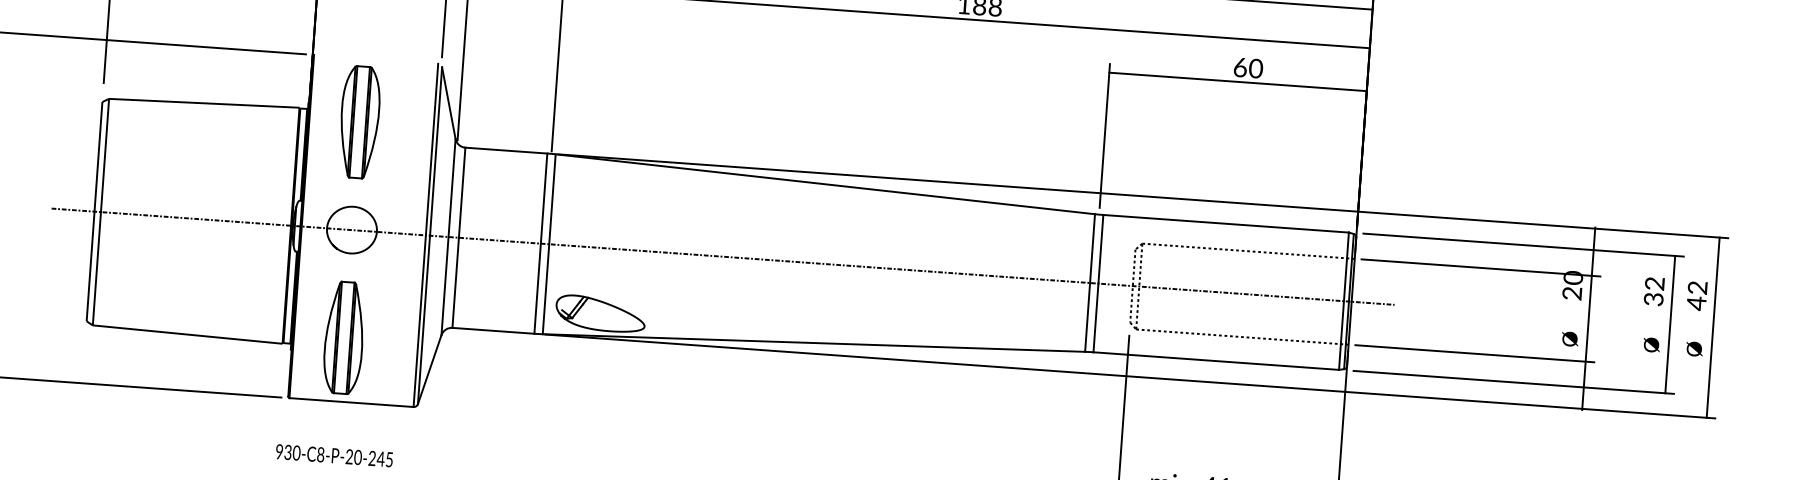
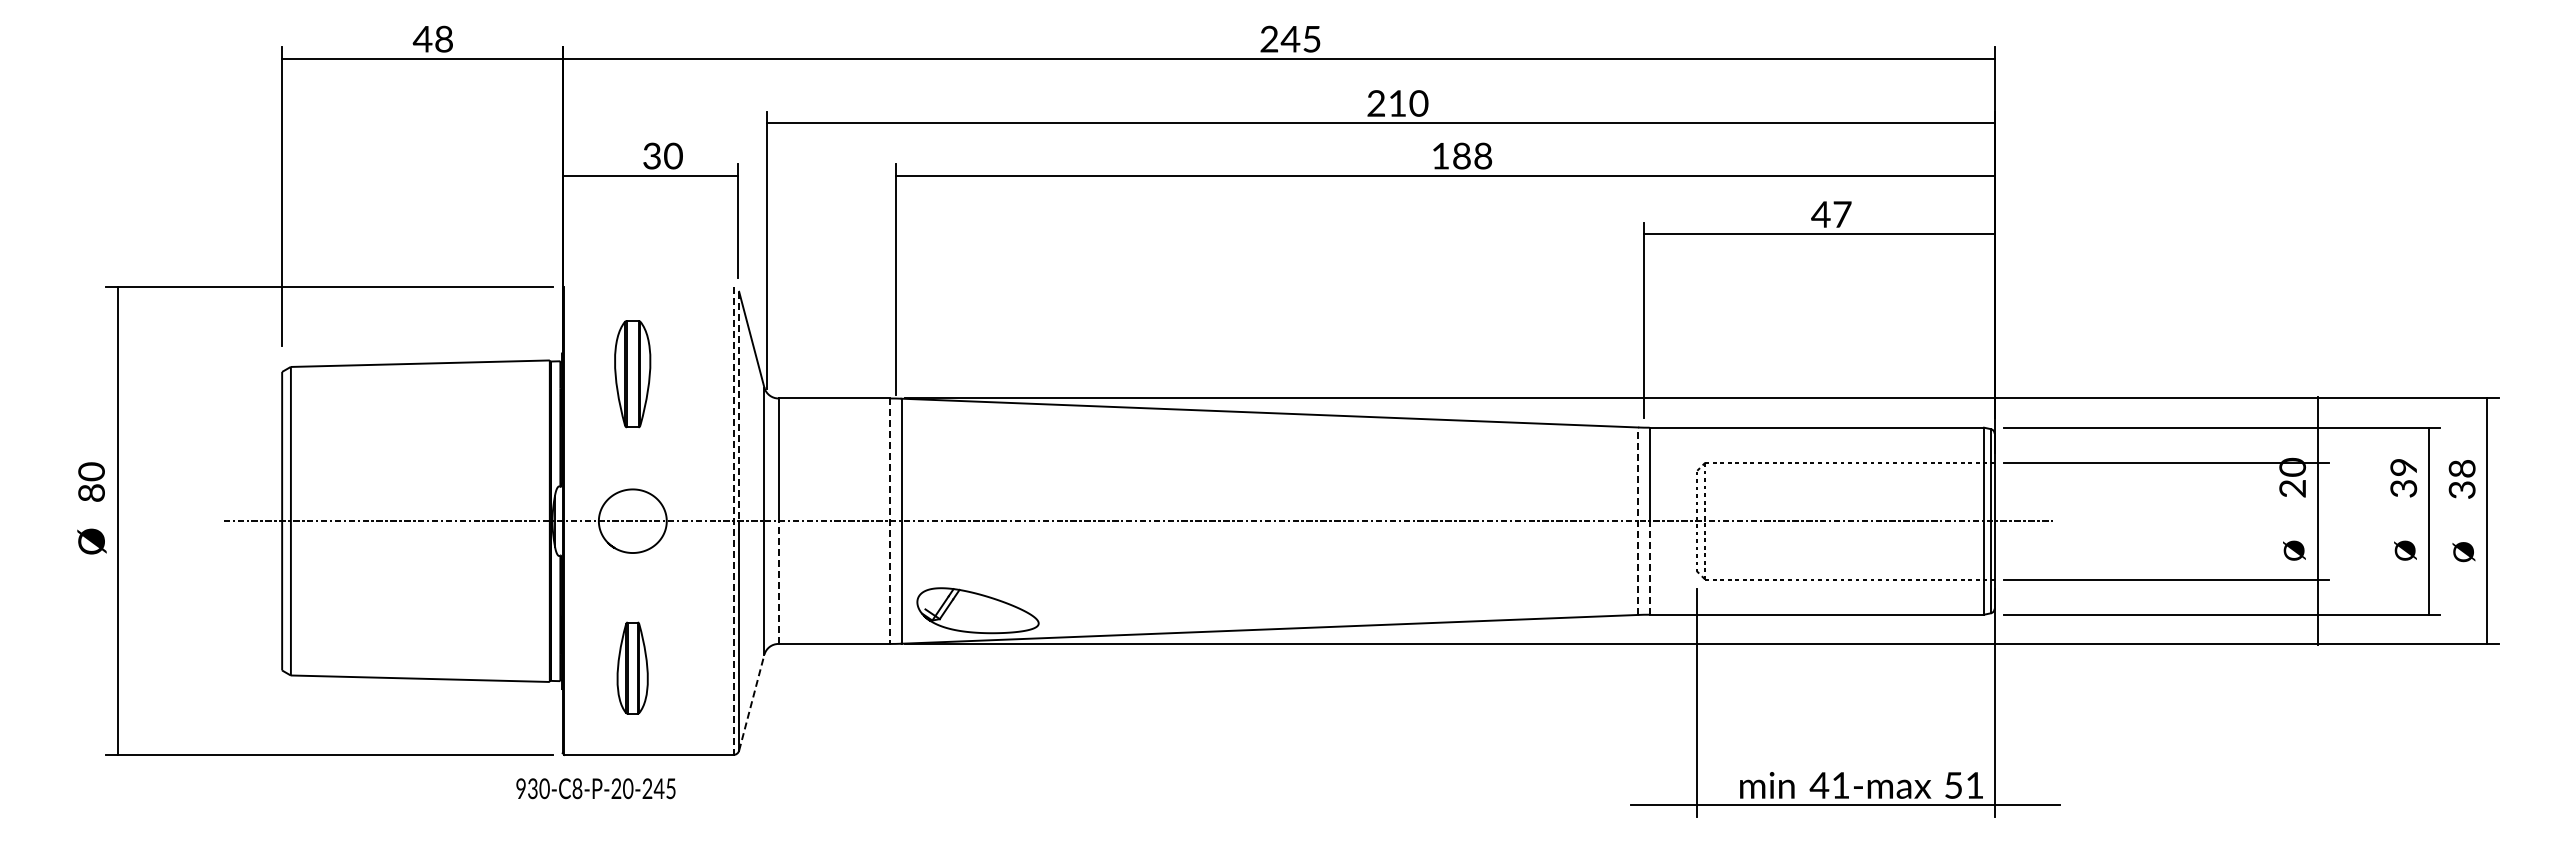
text: (1248, 68) -> (1831, 214), 60 -> 47
part: (359, 121) -> (632, 373), size x0.7
line: (436, 151) -> (739, 406), solid -> dashed
line: (425, 235) -> (733, 521), solid -> dashed
line: (541, 243) -> (890, 521), solid -> dashed
line: (455, 282) -> (778, 582), solid -> dashed
line: (1090, 283) -> (1638, 521), solid -> dashed
text: (1654, 283) -> (2403, 467), 32 -> 39
text: (1696, 296) -> (2461, 480), 42 -> 38
line: (1095, 317) -> (1649, 567), solid -> dashed
part: (344, 337) -> (632, 667), size x0.6
line: (429, 369) -> (751, 702), solid -> dashed
text: (334, 455) -> (595, 788), moved

